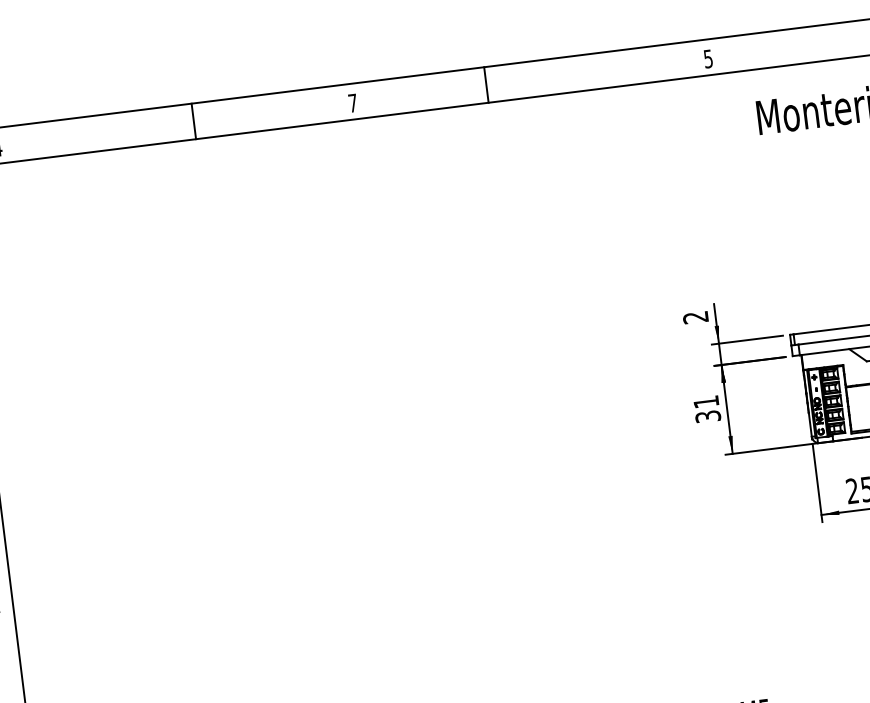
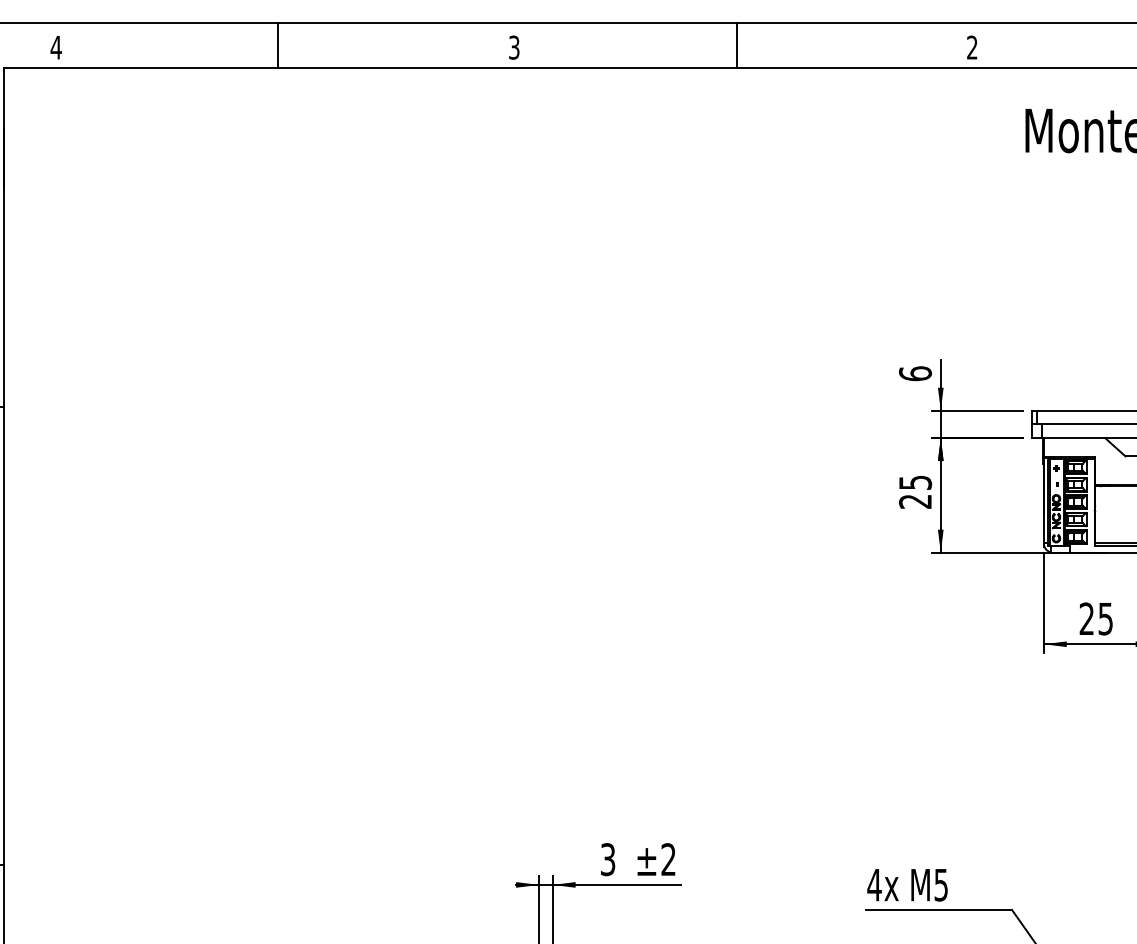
text: (708, 58) -> (972, 47), 5 -> 2
line: (486, 84) -> (736, 45), moved
text: (353, 103) -> (514, 47), 7 -> 3
line: (193, 121) -> (278, 45), moved
text: (695, 317) -> (915, 373), 2 -> 6
text: (707, 408) -> (915, 491), 31 -> 25

